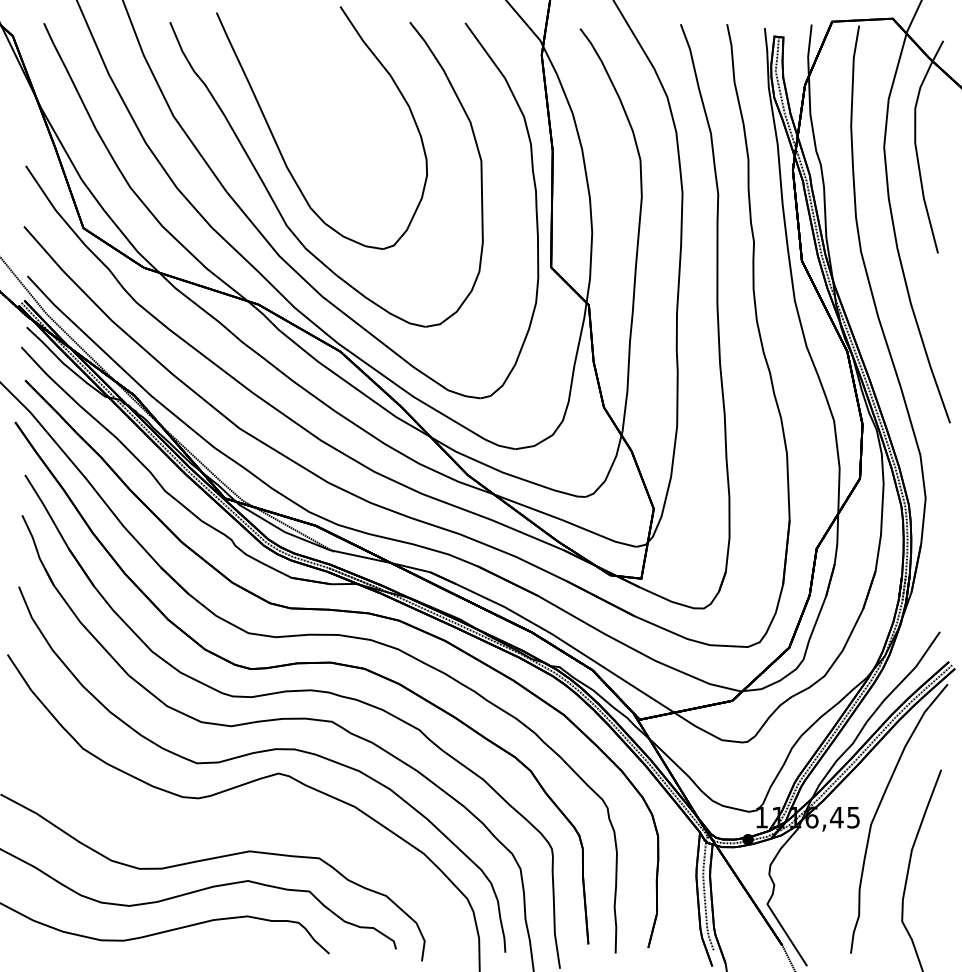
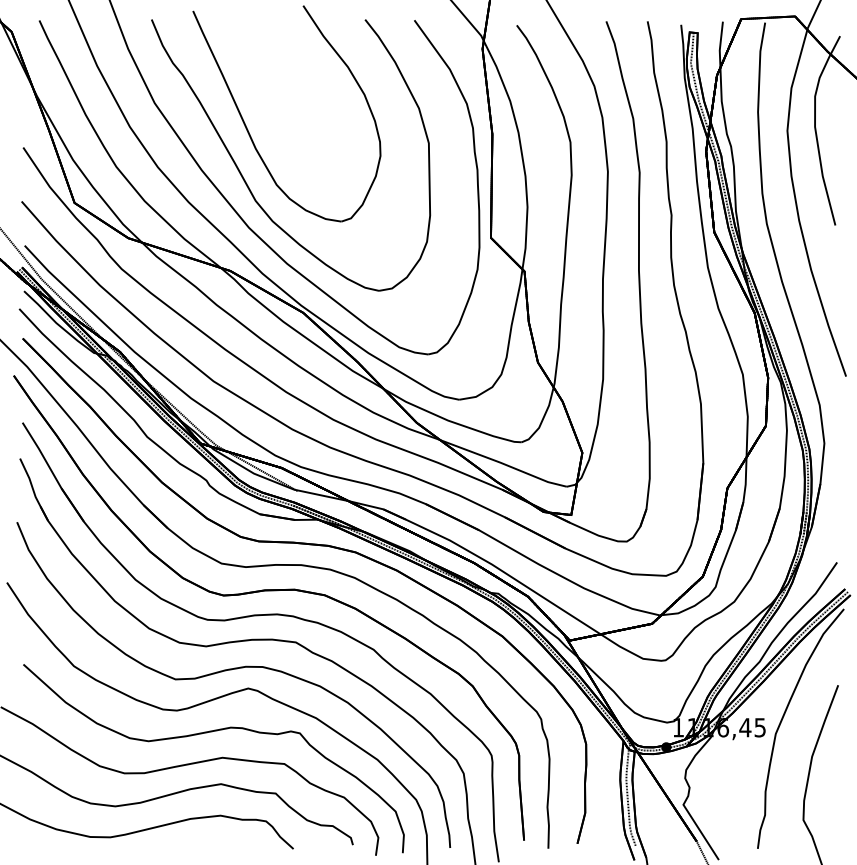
part: (234, 823) -> (209, 732), added

